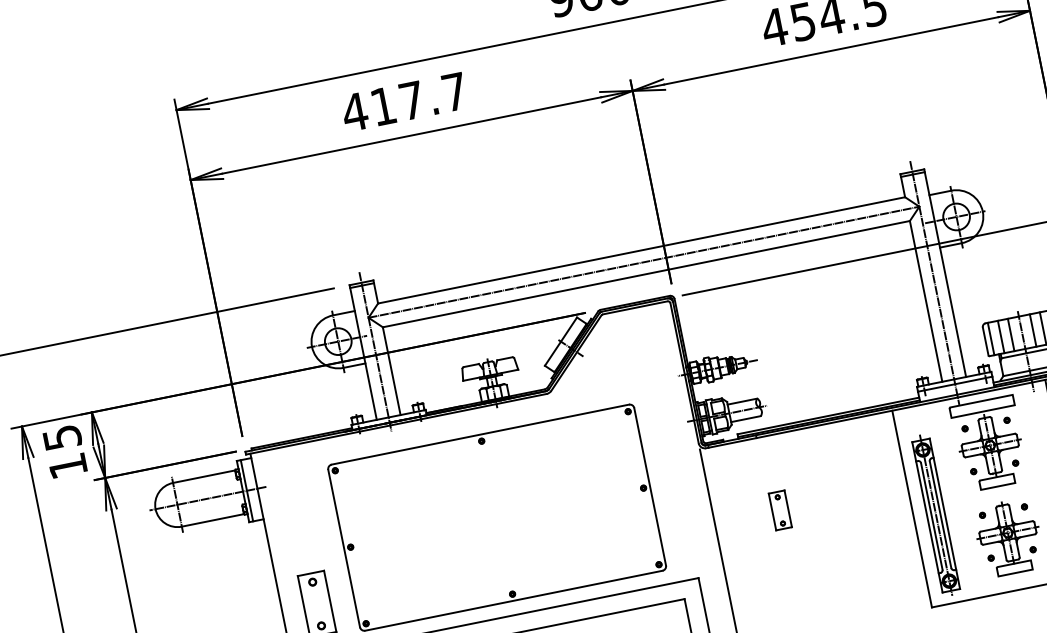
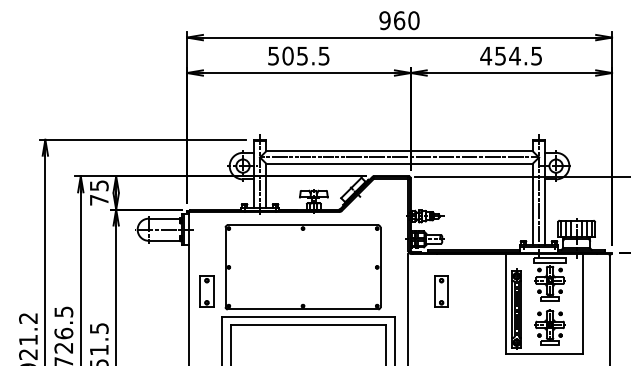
text: (403, 101) -> (298, 55), 417.7 -> 505.5
text: (68, 466) -> (99, 200), 15 -> 75
part: (780, 510) -> (441, 291), size x1.67

